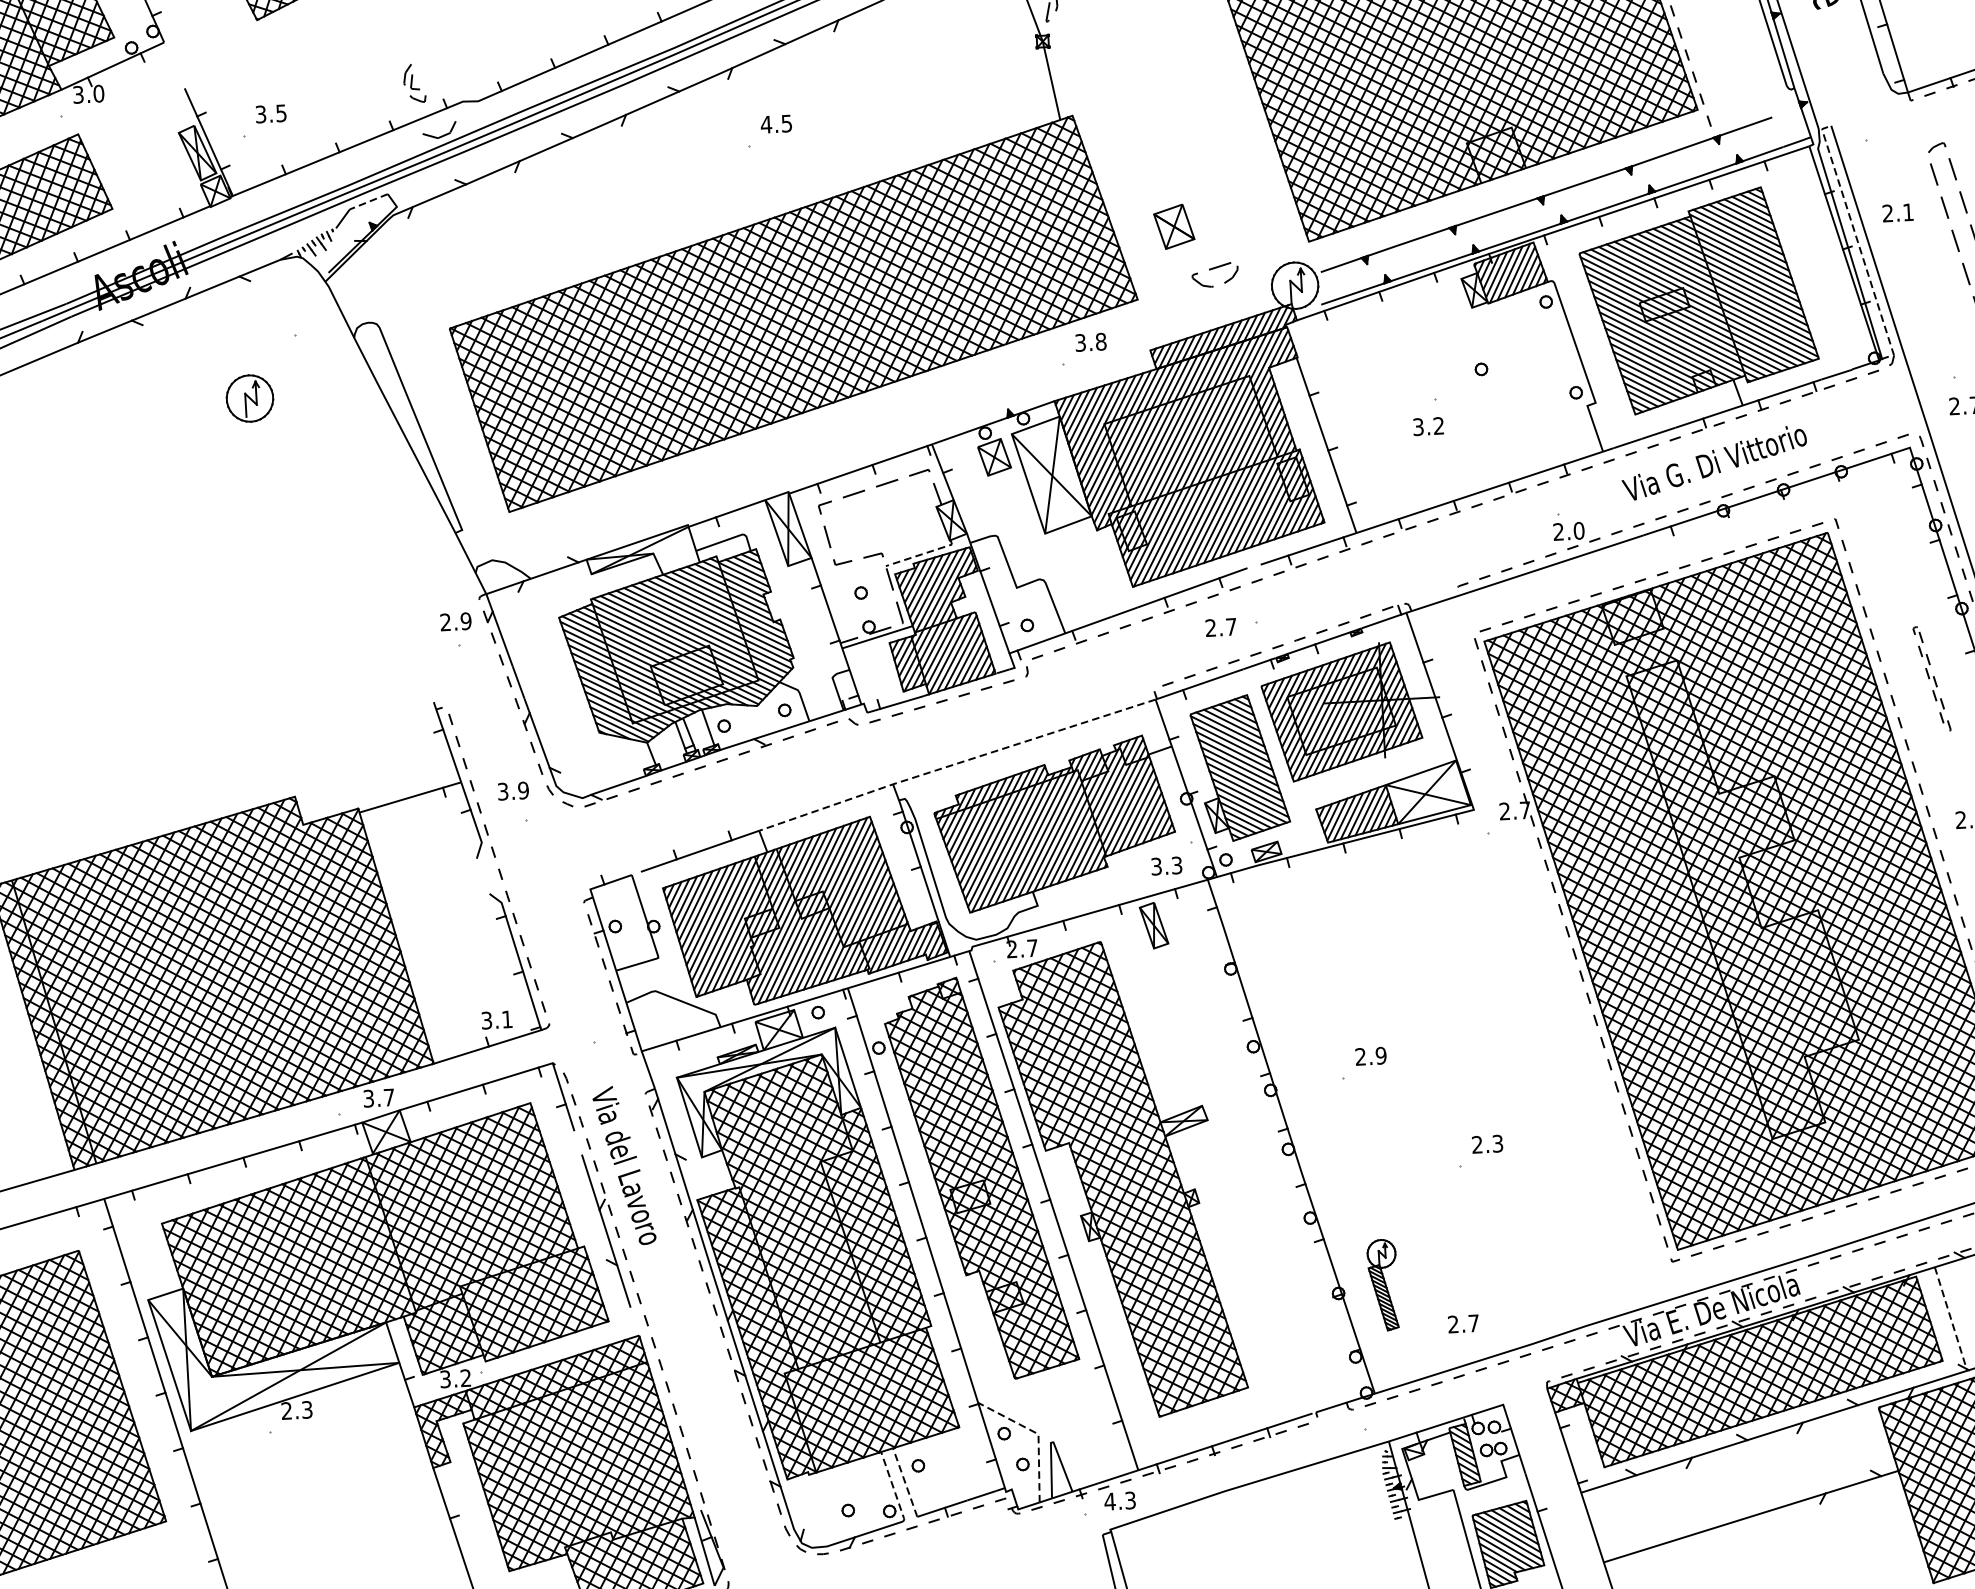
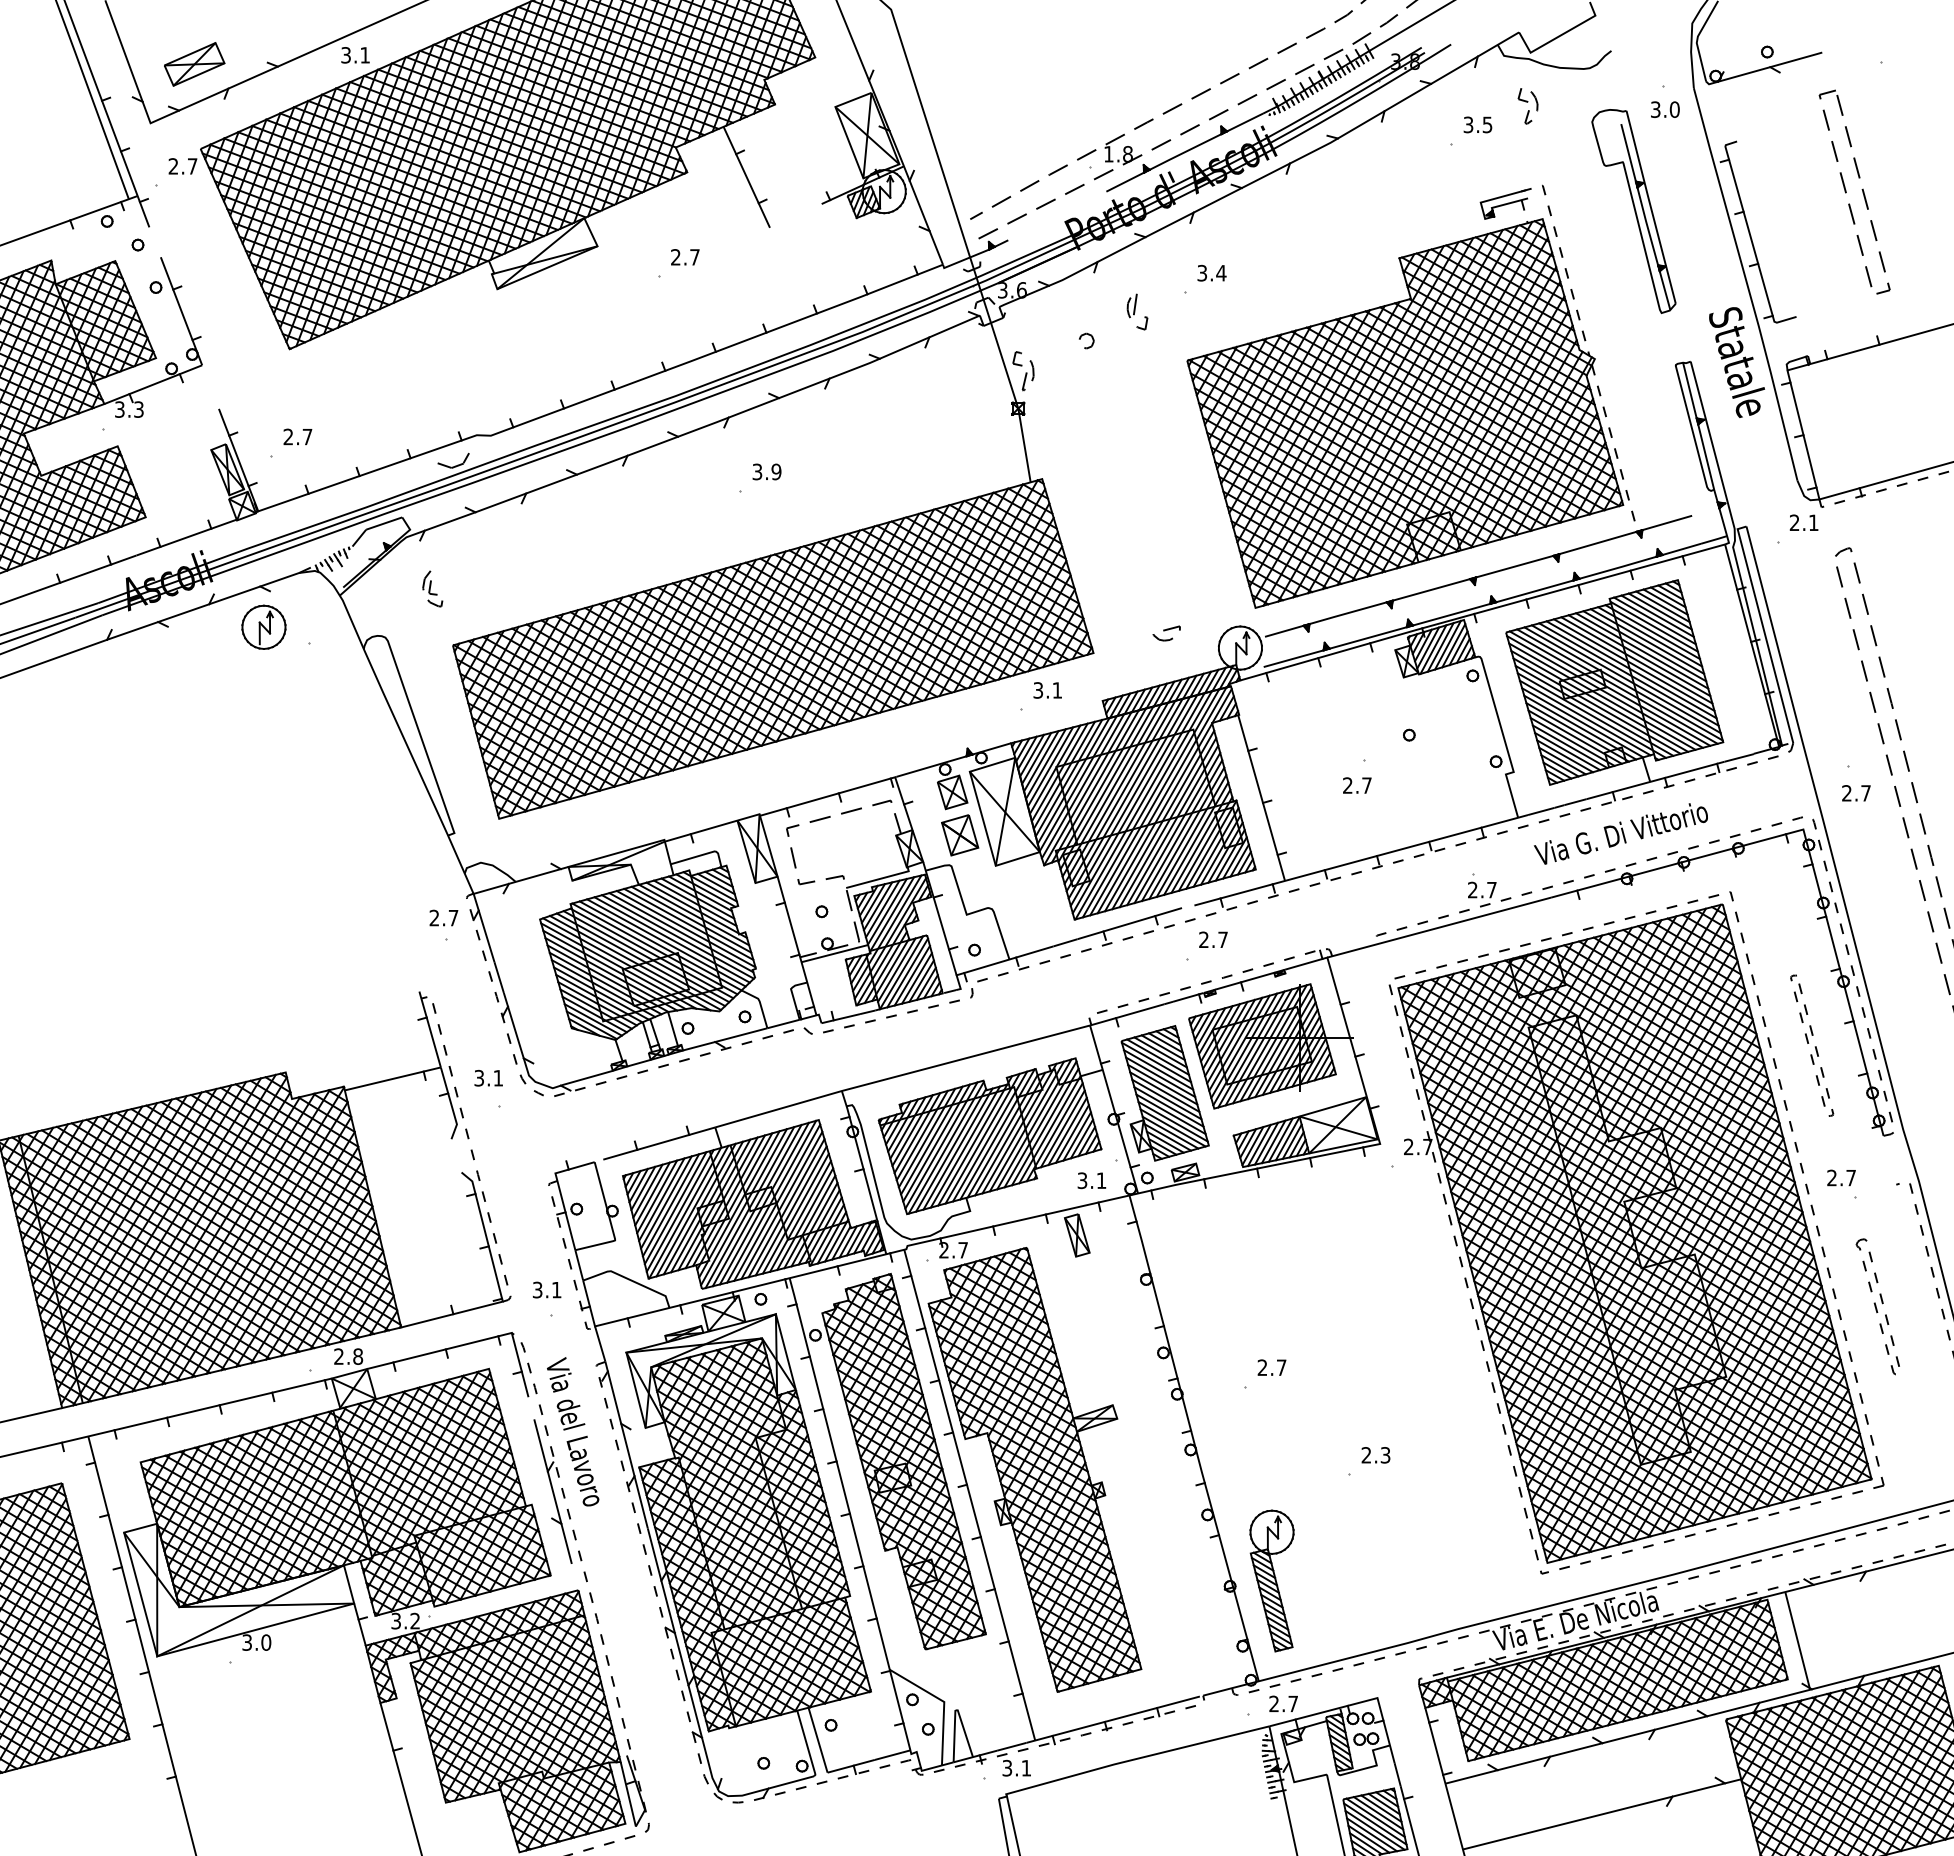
part: (414, 83) -> (432, 588), moved
text: (98, 93) -> (138, 409), 3.0 -> 3.3
text: (270, 114) -> (297, 437), 3.5 -> 2.7
text: (776, 123) -> (766, 471), 4.5 -> 3.9
line: (368, 201) -> (383, 523), dashed -> solid
text: (1897, 212) -> (1803, 522), moved
part: (1174, 226) -> (960, 835), moved
line: (1855, 236) -> (1763, 630), dashed -> solid
part: (1214, 274) -> (1166, 633), size x0.62
text: (1101, 341) -> (1057, 690), 3.8 -> 3.1
part: (249, 397) -> (263, 626), moved
text: (1428, 426) -> (1357, 785), 3.2 -> 2.7
text: (1578, 530) -> (1491, 889), 2.0 -> 2.7
line: (921, 554) -> (879, 878), dashed -> solid
text: (466, 620) -> (453, 917), 2.9 -> 2.7
text: (1221, 627) -> (1213, 939), moved
part: (1932, 679) -> (1812, 1045), size x1.43
line: (956, 764) -> (901, 1075), dashed -> solid
text: (523, 789) -> (498, 1077), 3.9 -> 3.1
text: (1176, 865) -> (1101, 1180), 3.3 -> 3.1
text: (497, 1019) -> (547, 1289), moved
text: (1381, 1055) -> (1281, 1367), 2.9 -> 2.7
text: (378, 1097) -> (348, 1356), 3.7 -> 2.8
part: (1382, 1284) -> (1271, 1580), size x1.67
line: (1950, 1319) -> (1797, 1641), dashed -> solid
text: (1463, 1323) -> (1283, 1703), moved
text: (296, 1410) -> (256, 1642), 2.3 -> 3.0
line: (1038, 1434) -> (944, 1702), dashed -> solid
line: (905, 1482) -> (818, 1740), dashed -> solid
line: (894, 1487) -> (807, 1744), dashed -> solid
text: (1119, 1500) -> (1016, 1767), 4.3 -> 3.1

